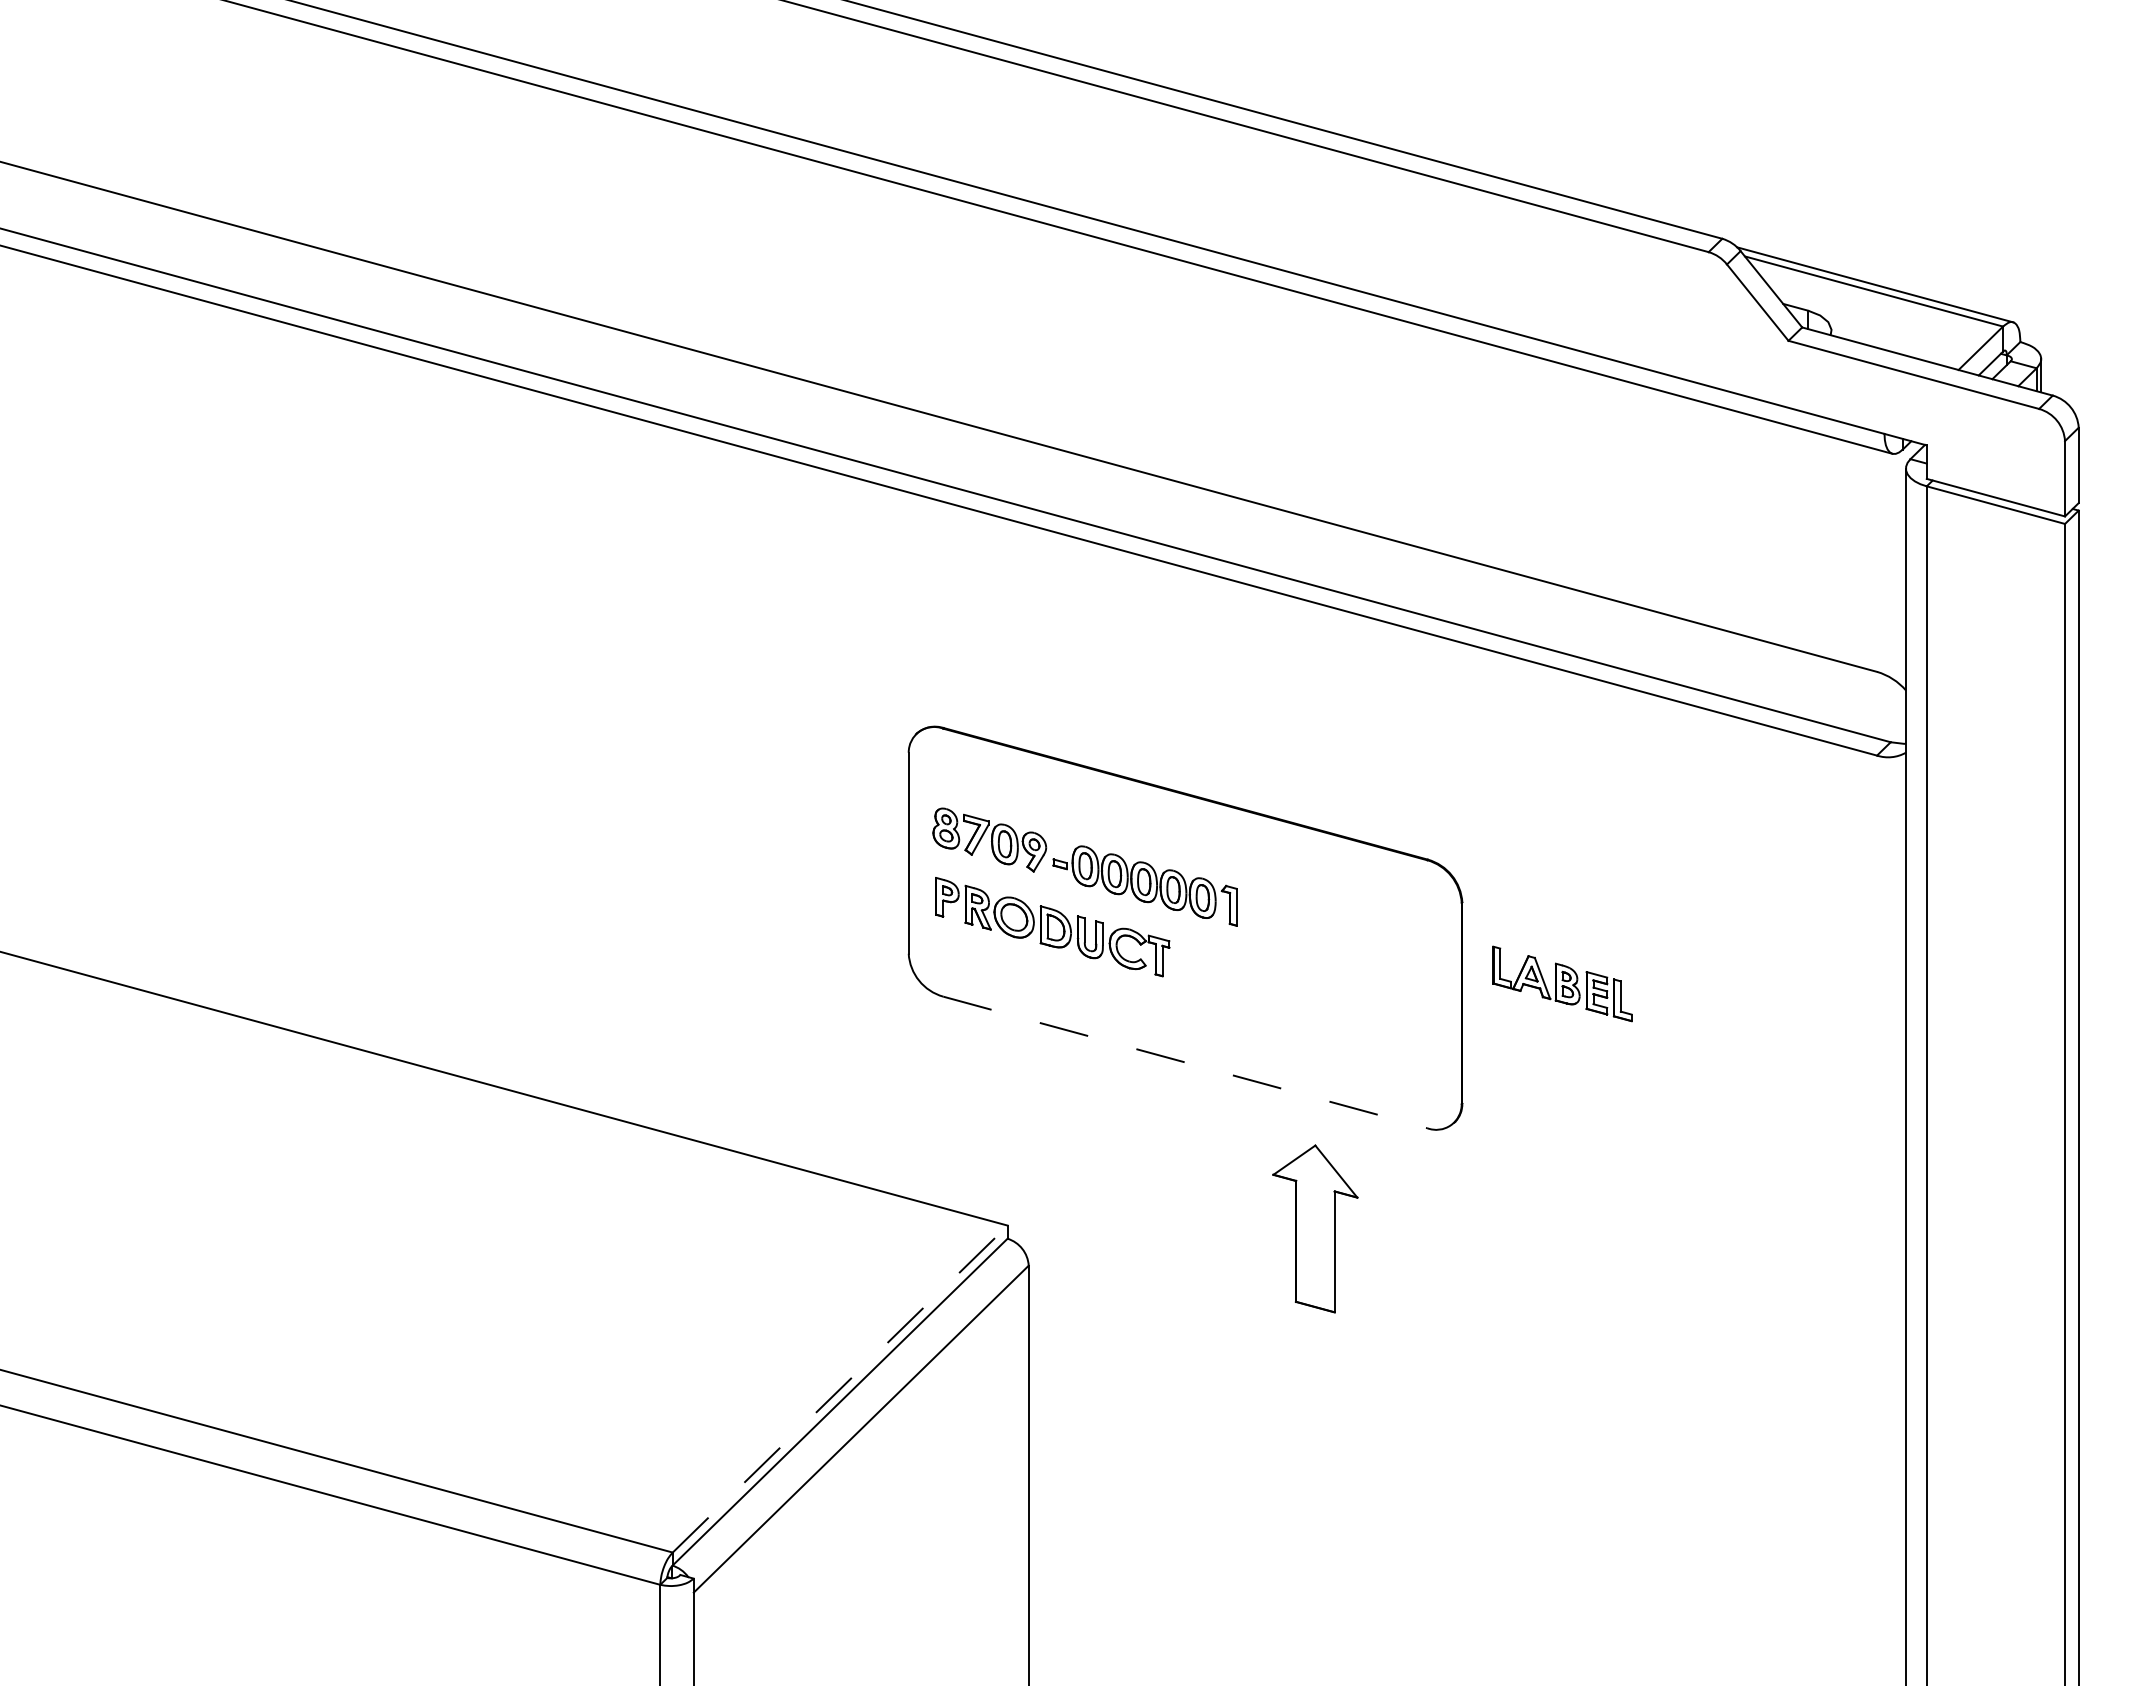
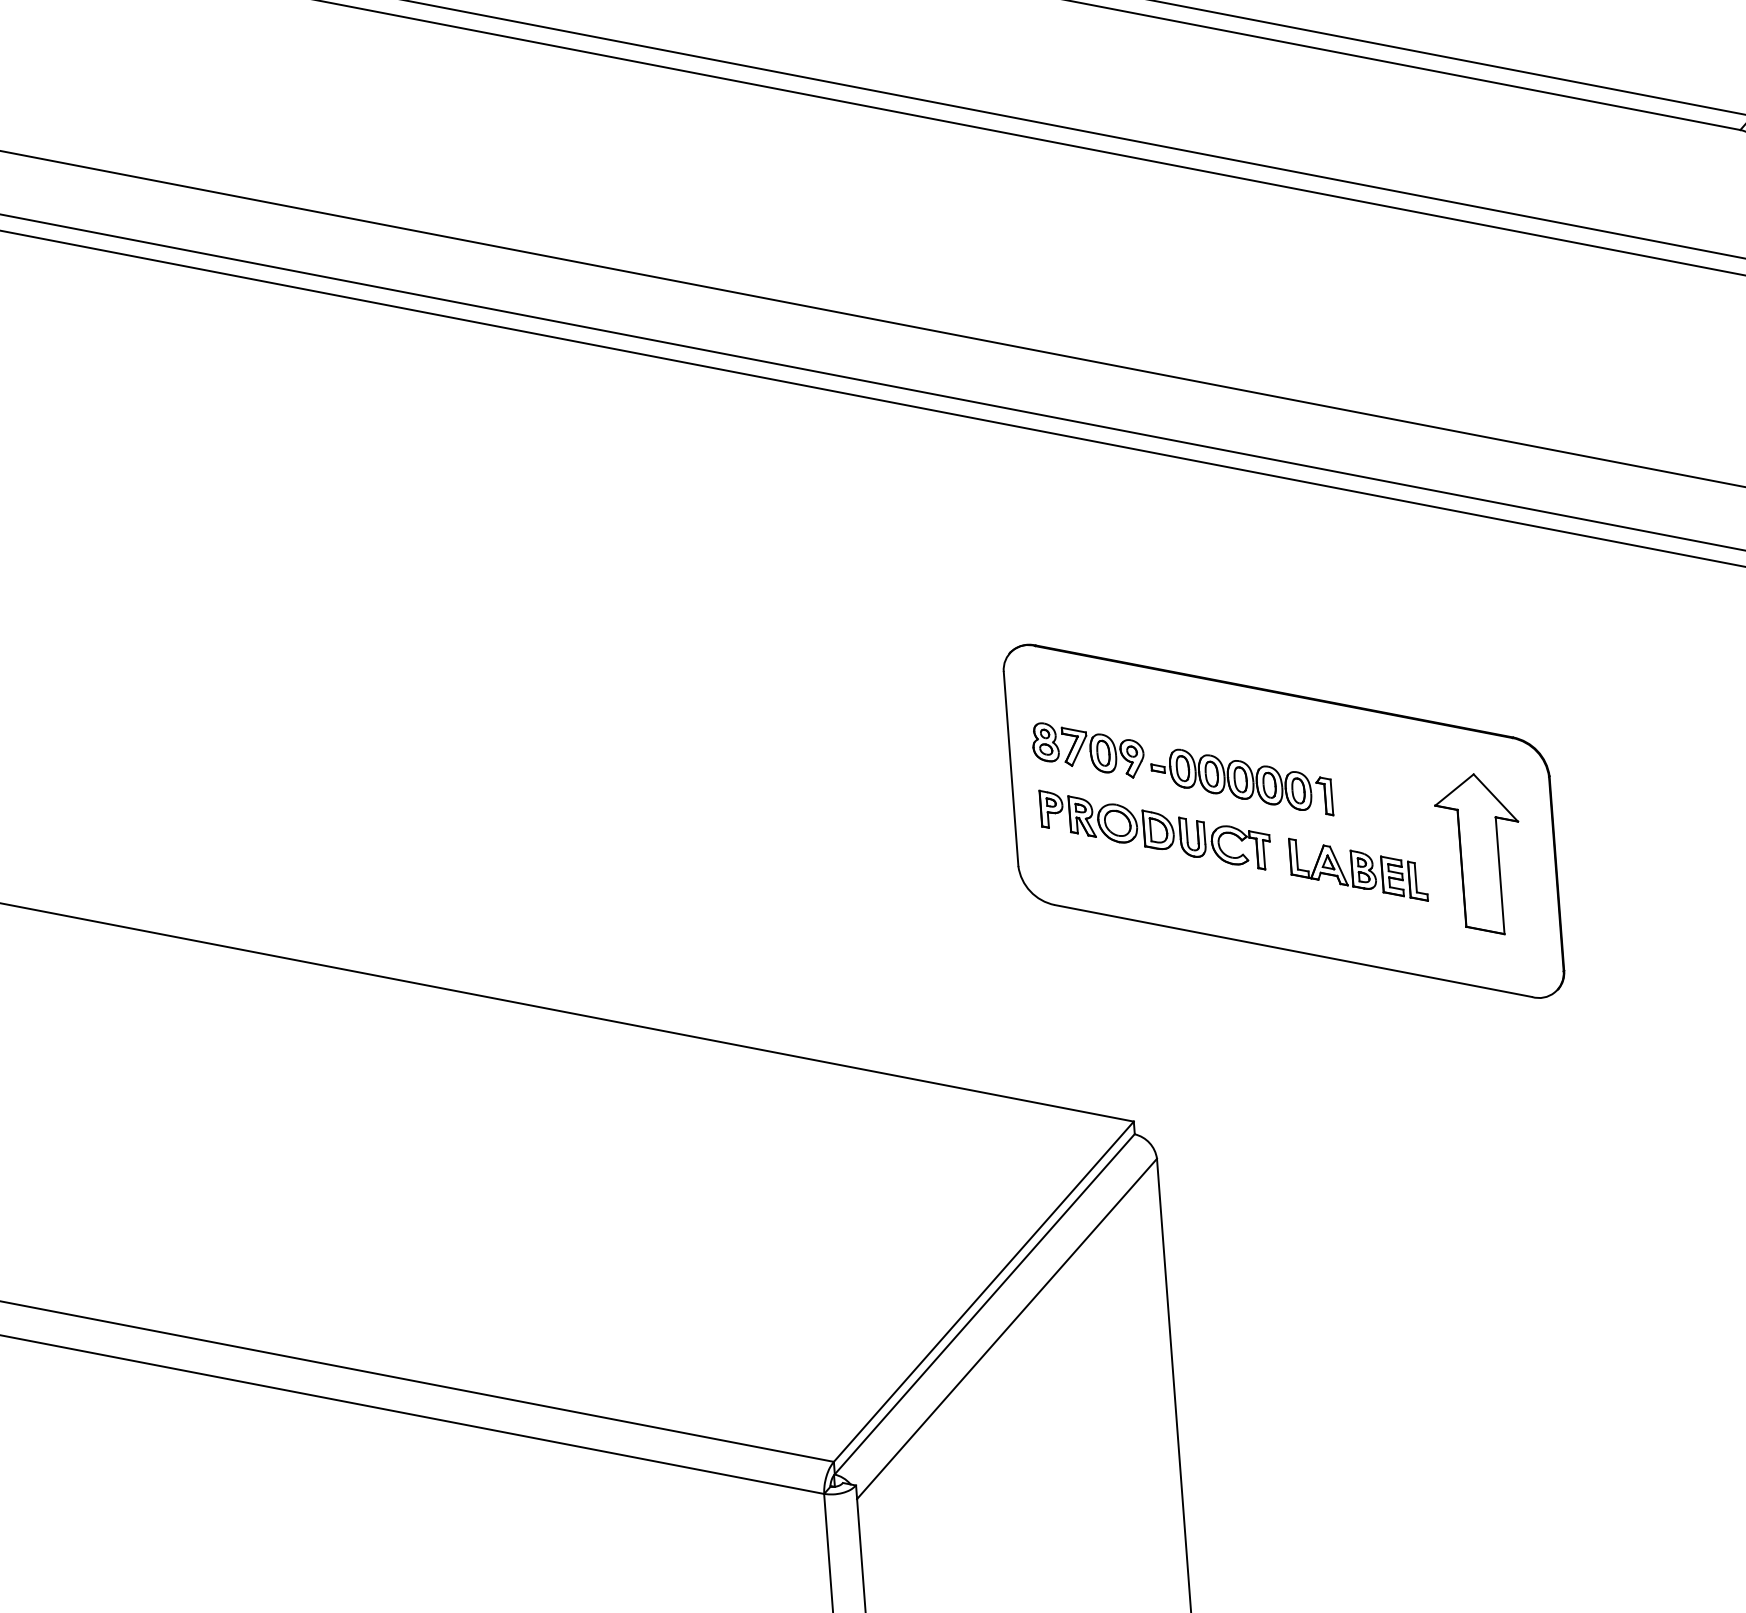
part: (1562, 983) -> (1358, 869), moved
line: (1185, 1062) -> (1293, 951), dashed -> solid
part: (1315, 1228) -> (1479, 854), moved
line: (840, 1388) -> (984, 1291), dashed -> solid

